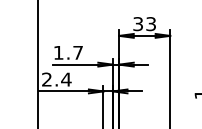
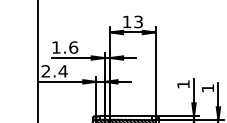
text: (137, 23) -> (126, 21), 33 -> 13
text: (77, 52) -> (73, 47), 1.7 -> 1.6

